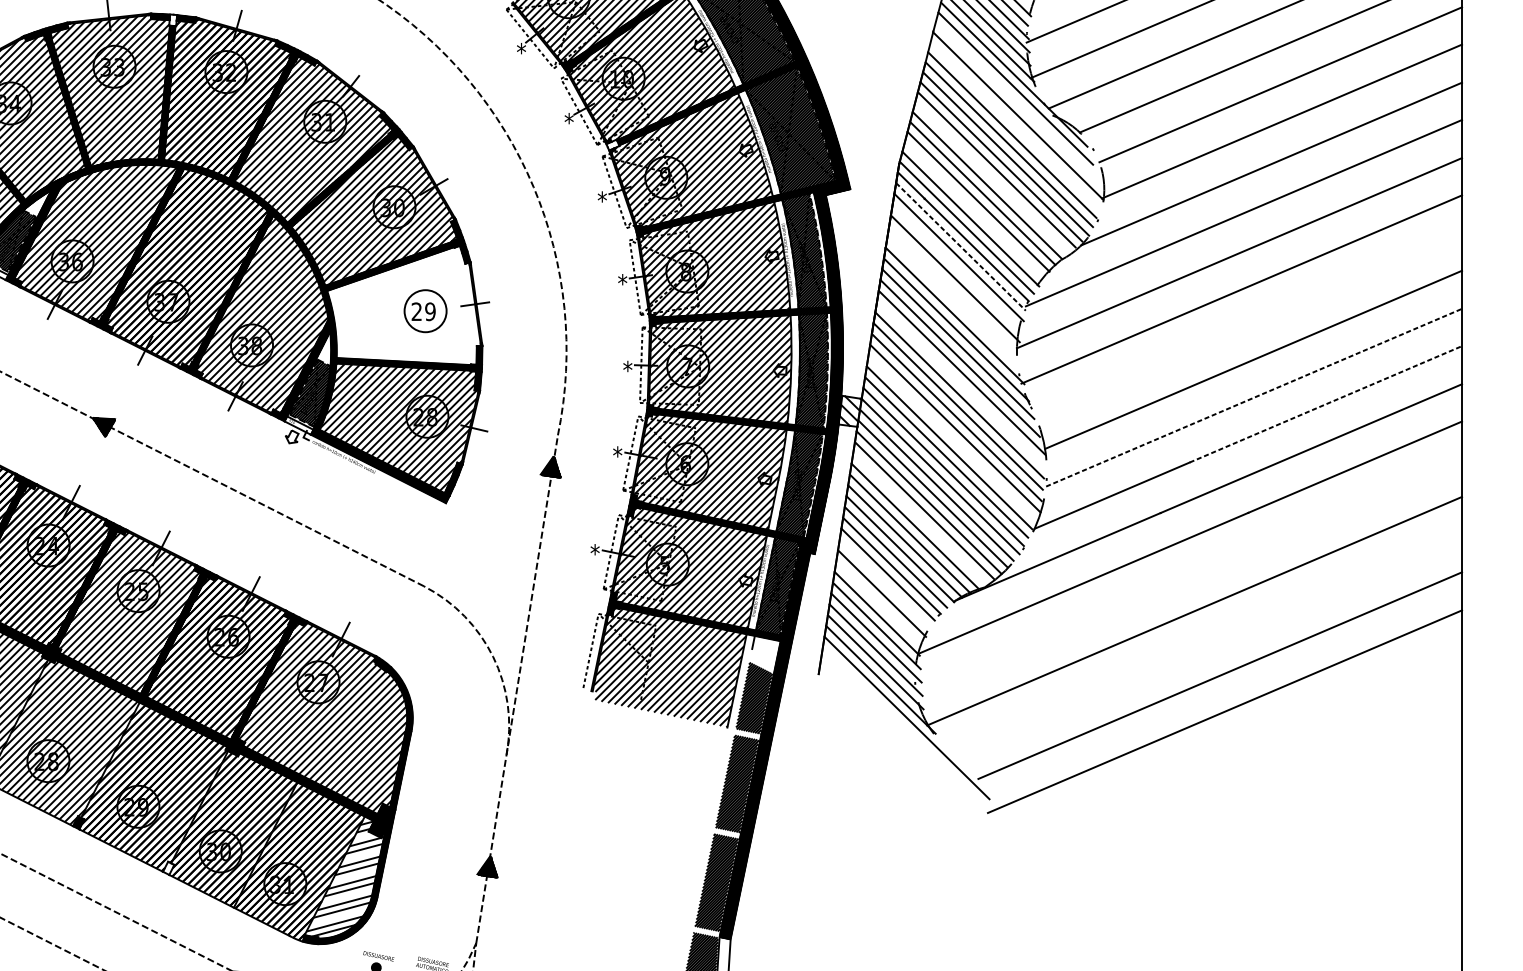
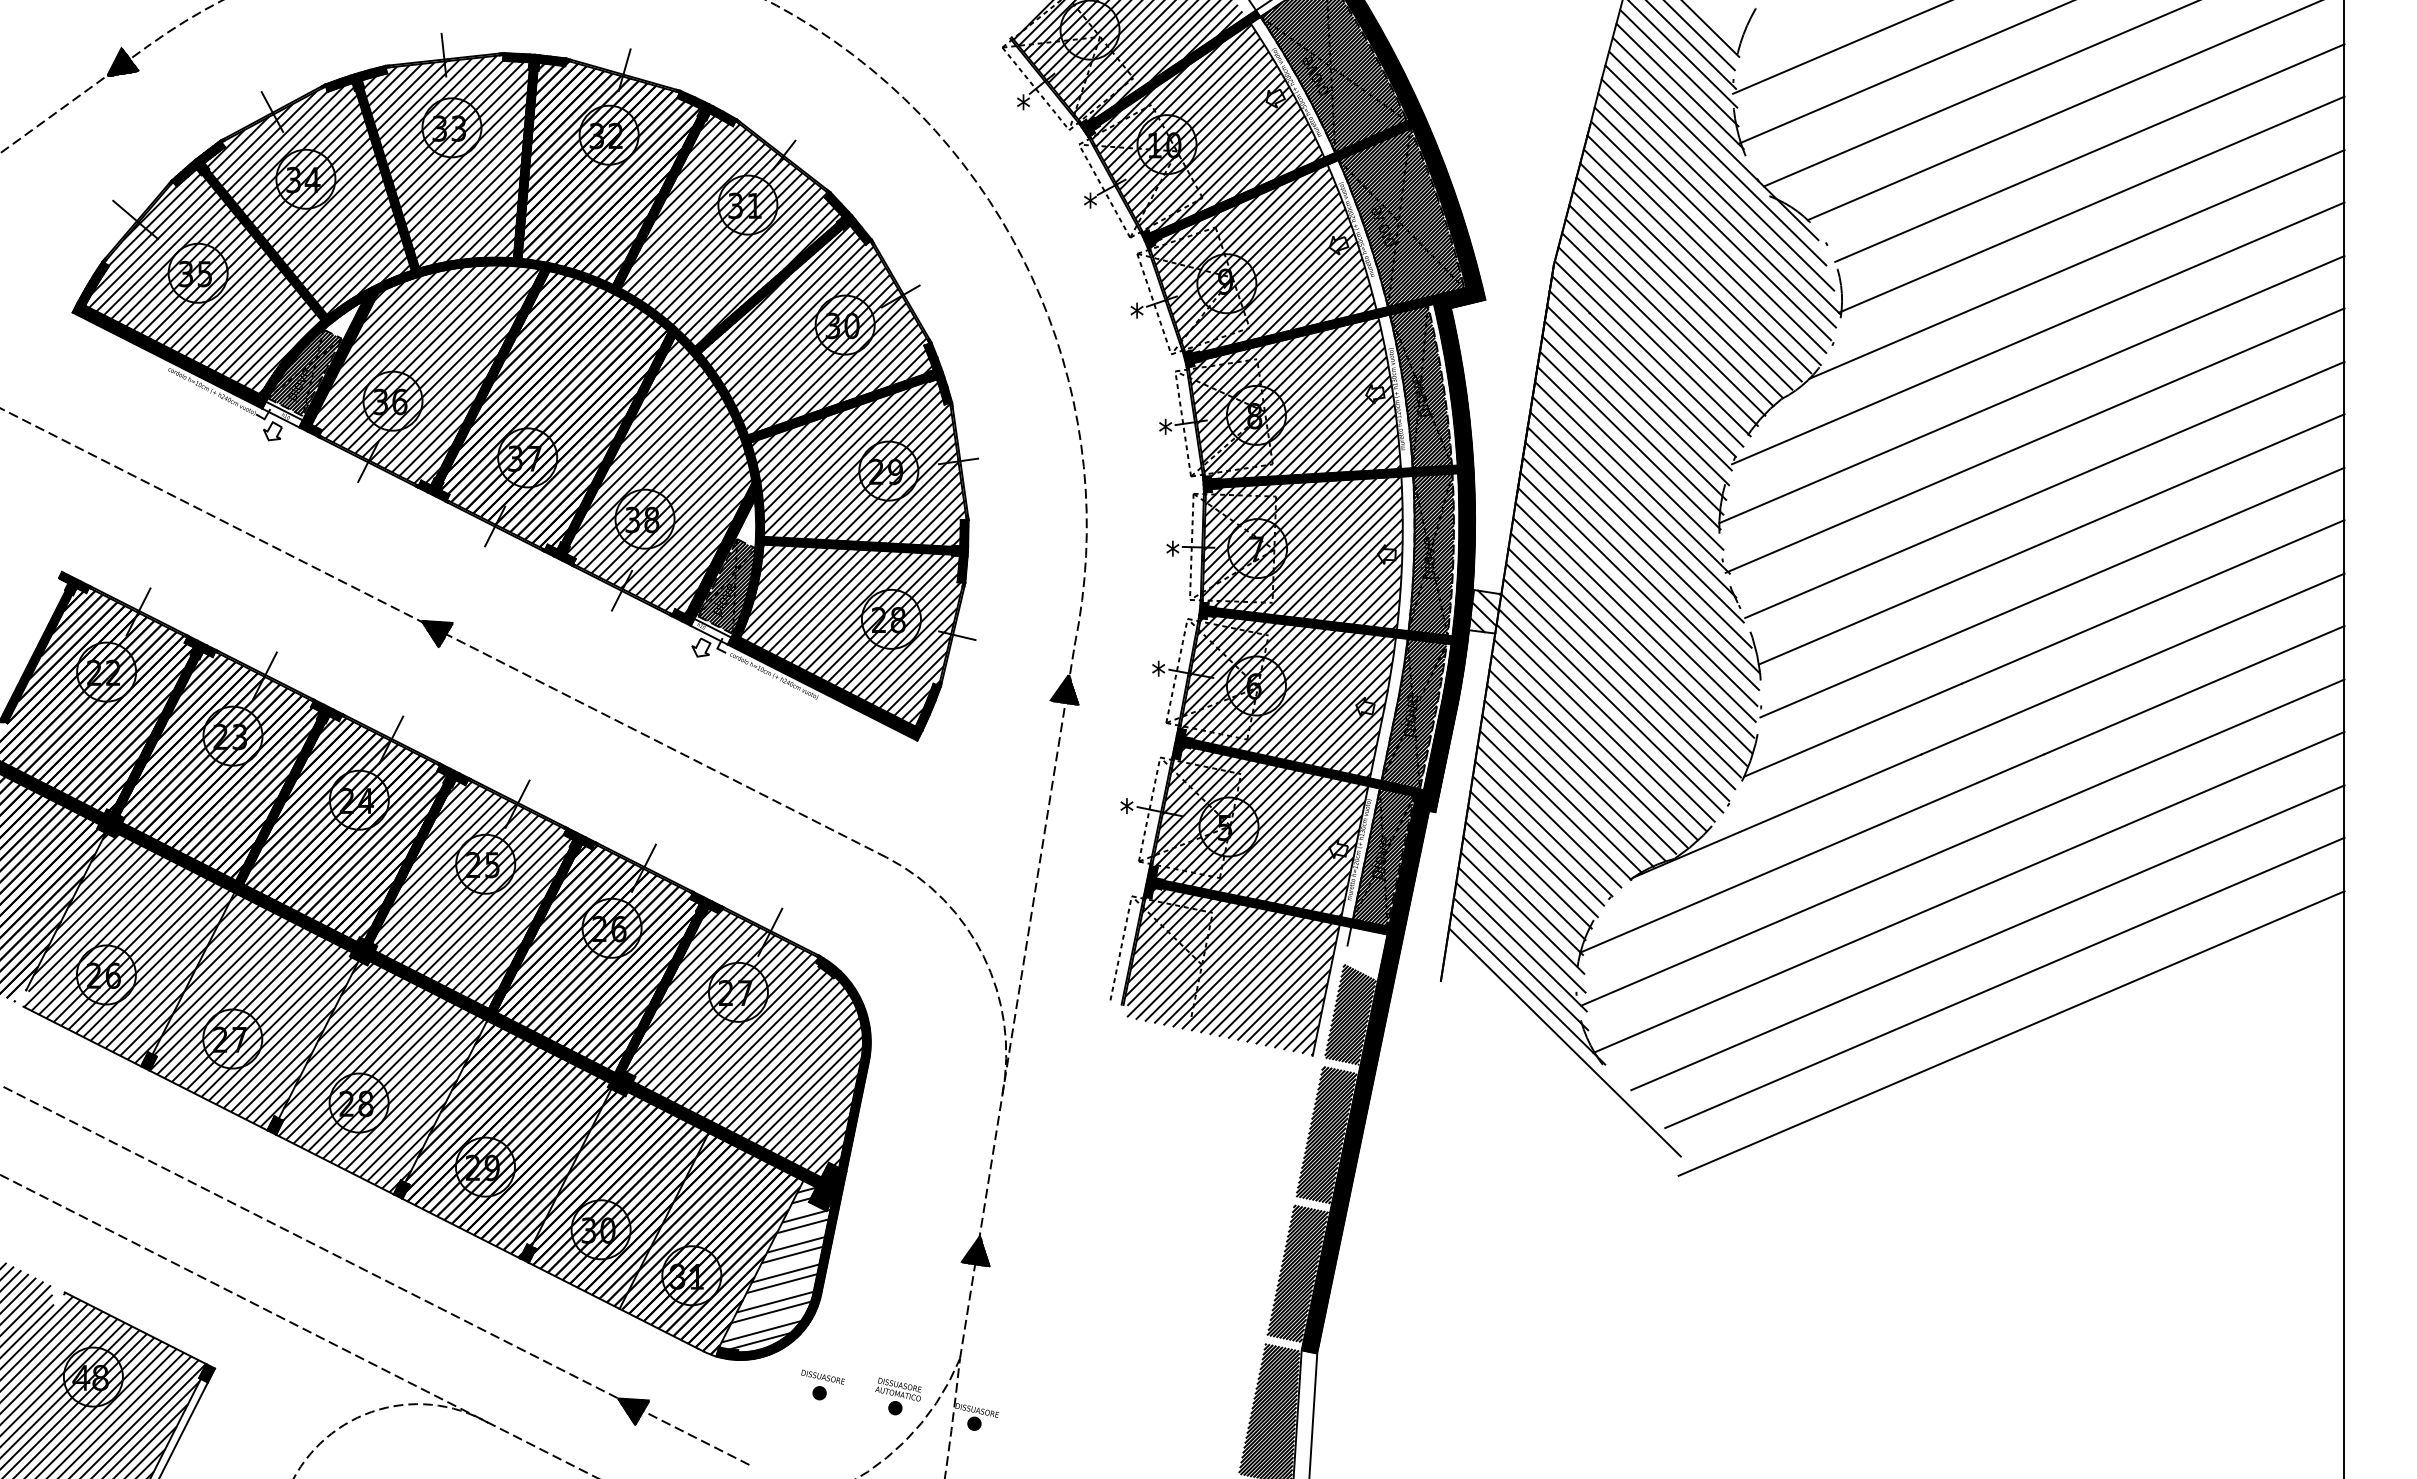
hatch: (172, 20) -> (533, 62), added
line: (1017, 102) -> (1719, 177), added
line: (1014, 125) -> (1716, 210), added
hatch: (612, 144) -> (1151, 237), added
line: (992, 177) -> (1684, 283), added
line: (974, 210) -> (1659, 329), added
line: (960, 246) -> (1640, 380), dashed -> solid
line: (957, 268) -> (1635, 410), added
line: (952, 289) -> (1629, 440), added
line: (953, 301) -> (1630, 457), added
hatch: (404, 305) -> (858, 463), added
line: (1248, 324) -> (2044, 489), added
line: (960, 384) -> (1640, 573), added
line: (1254, 397) -> (2052, 592), dashed -> solid
line: (1326, 404) -> (2153, 601), dashed -> solid
line: (952, 438) -> (1628, 649), added
line: (919, 517) -> (1582, 761), added
line: (1190, 575) -> (1962, 842), added
line: (884, 584) -> (1533, 854), added
line: (878, 603) -> (1525, 881), added
line: (1207, 643) -> (1987, 937), added
hatch: (168, 868) -> (527, 1253), added

